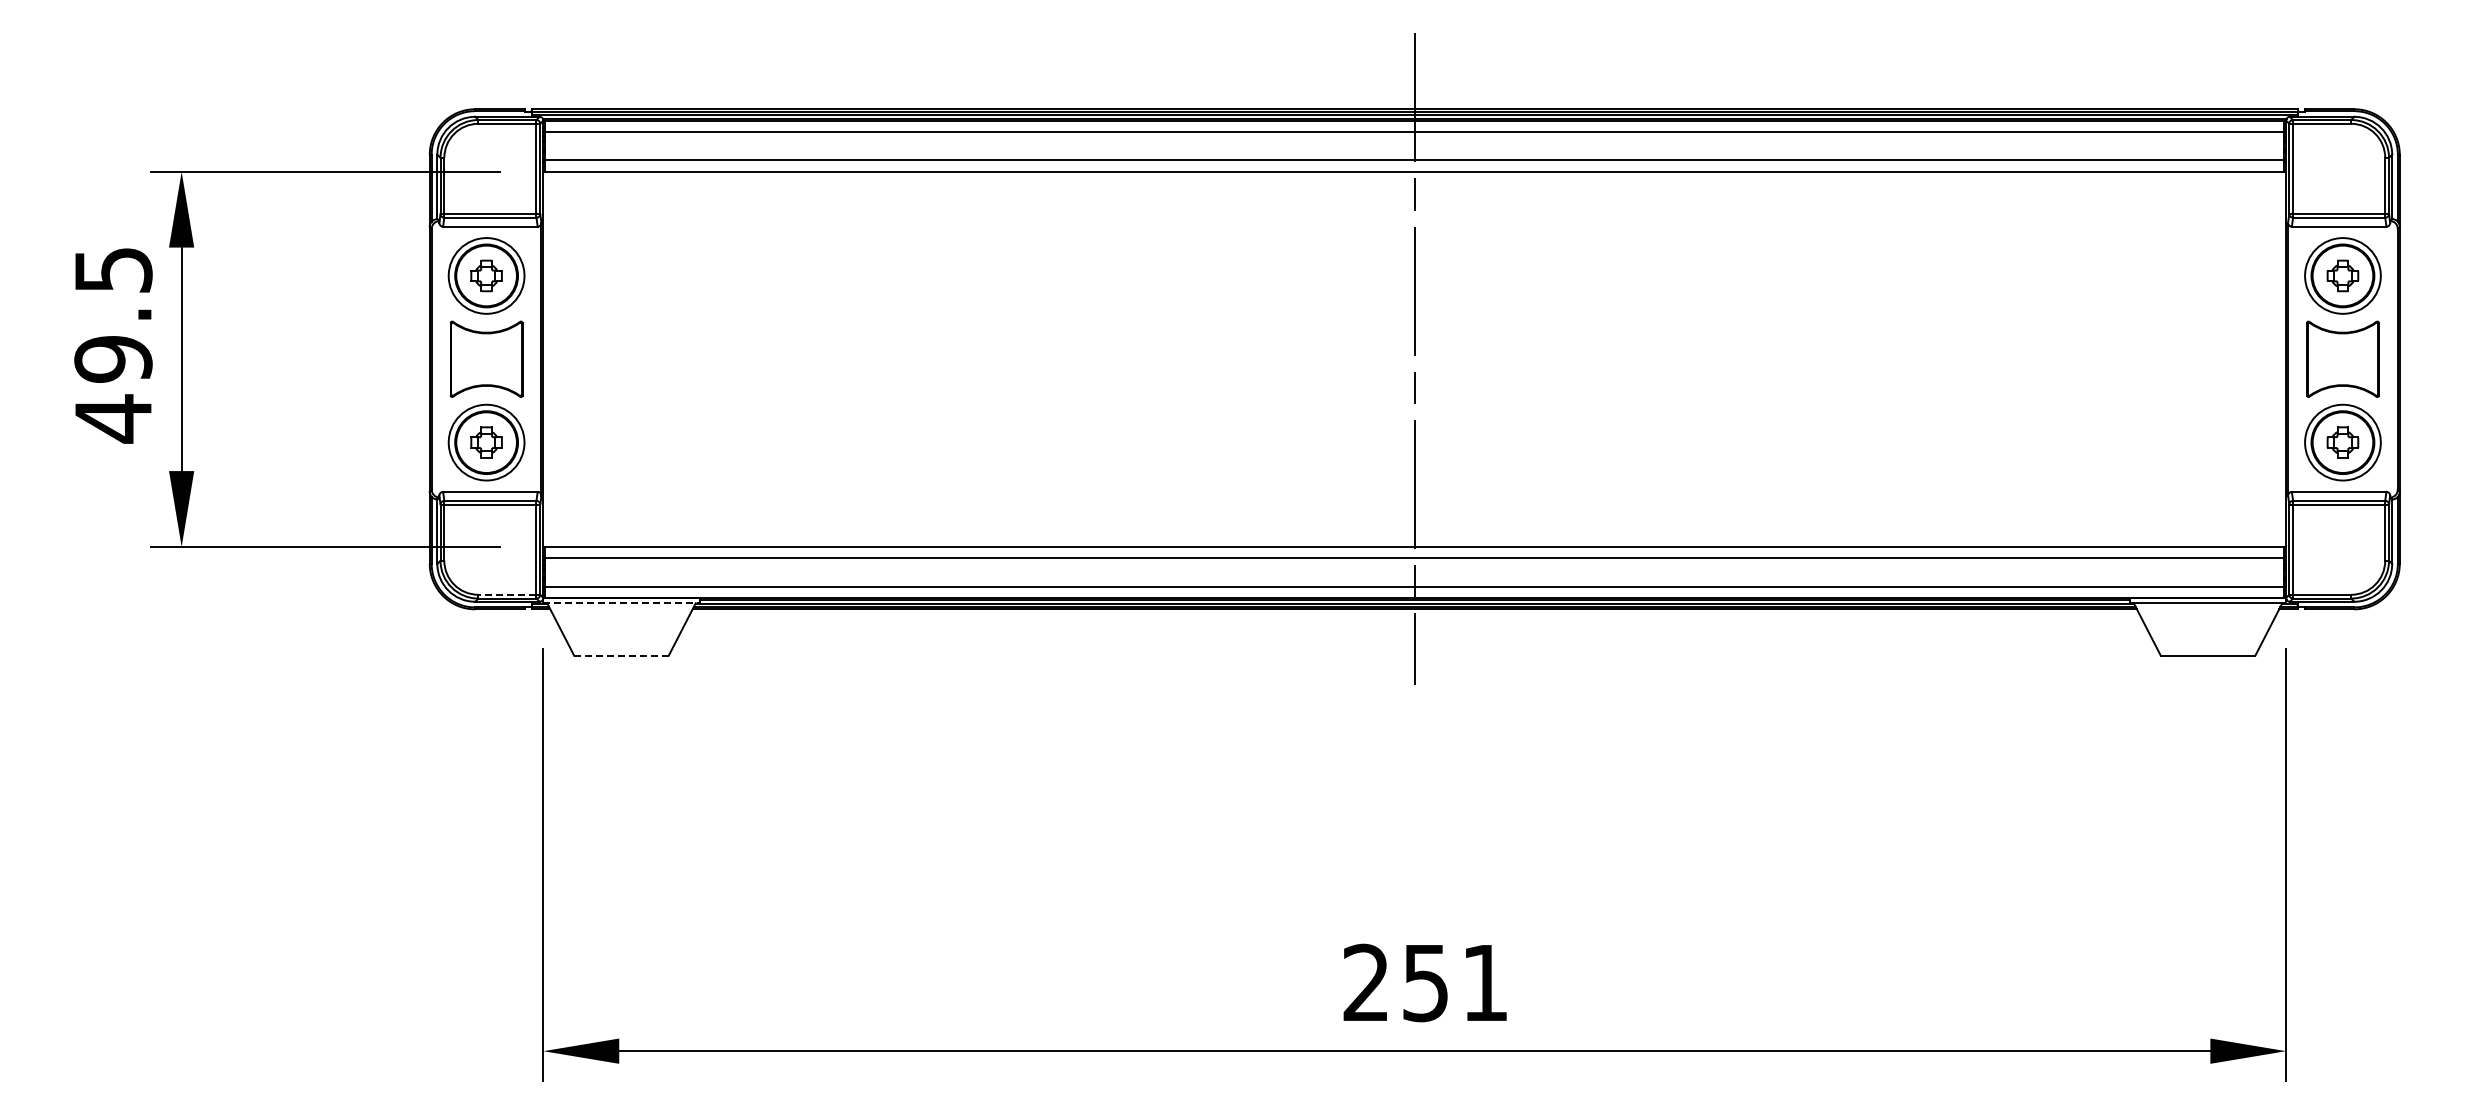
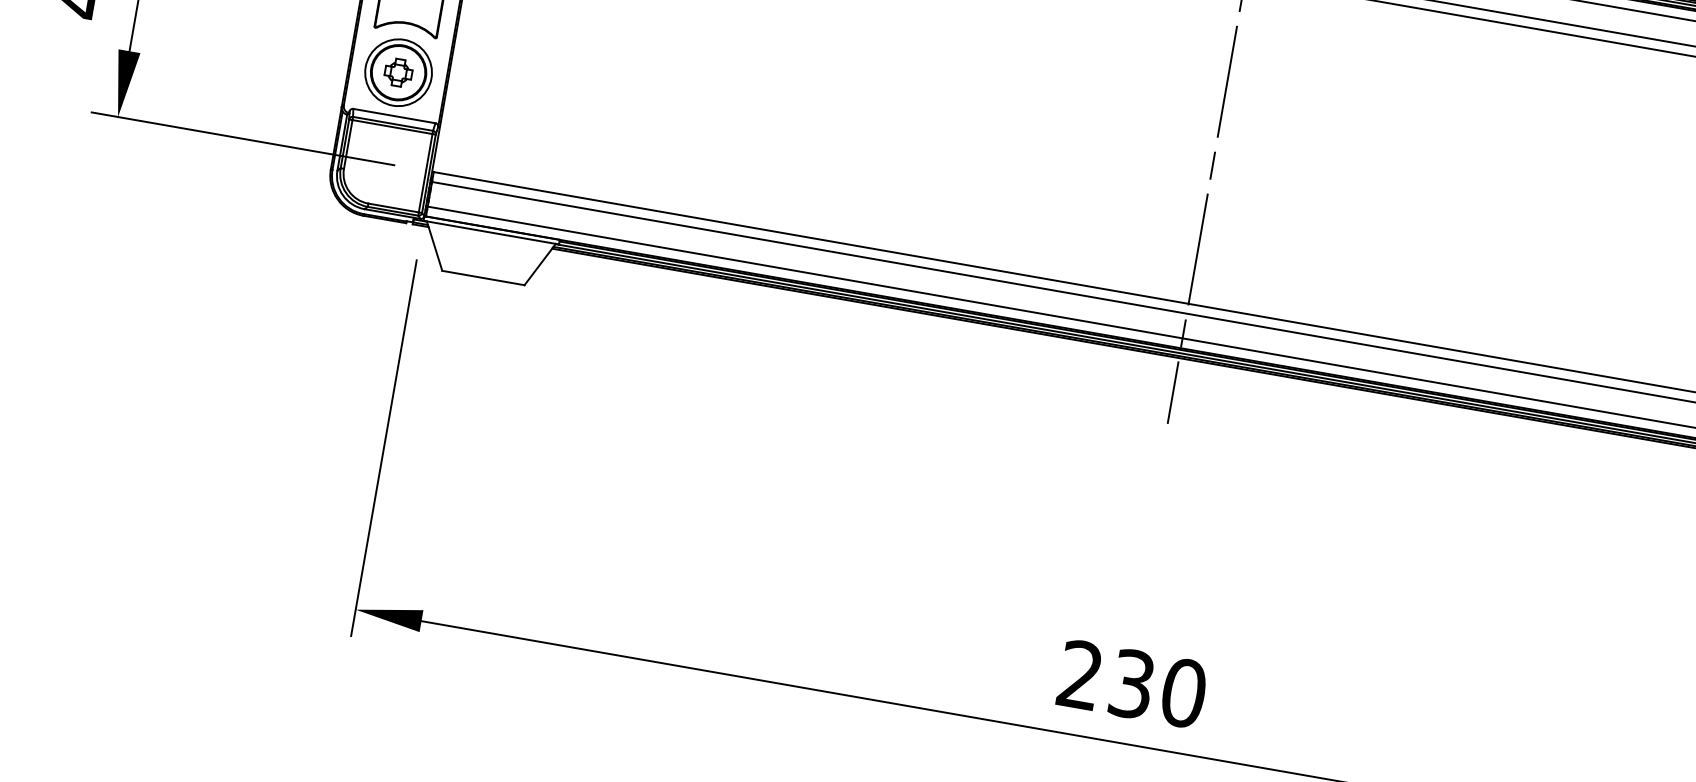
line: (506, 594) -> (392, 207), dashed -> solid
line: (621, 603) -> (491, 232), dashed -> solid
line: (621, 655) -> (483, 277), dashed -> solid
text: (1455, 982) -> (1157, 688), 251 -> 230

